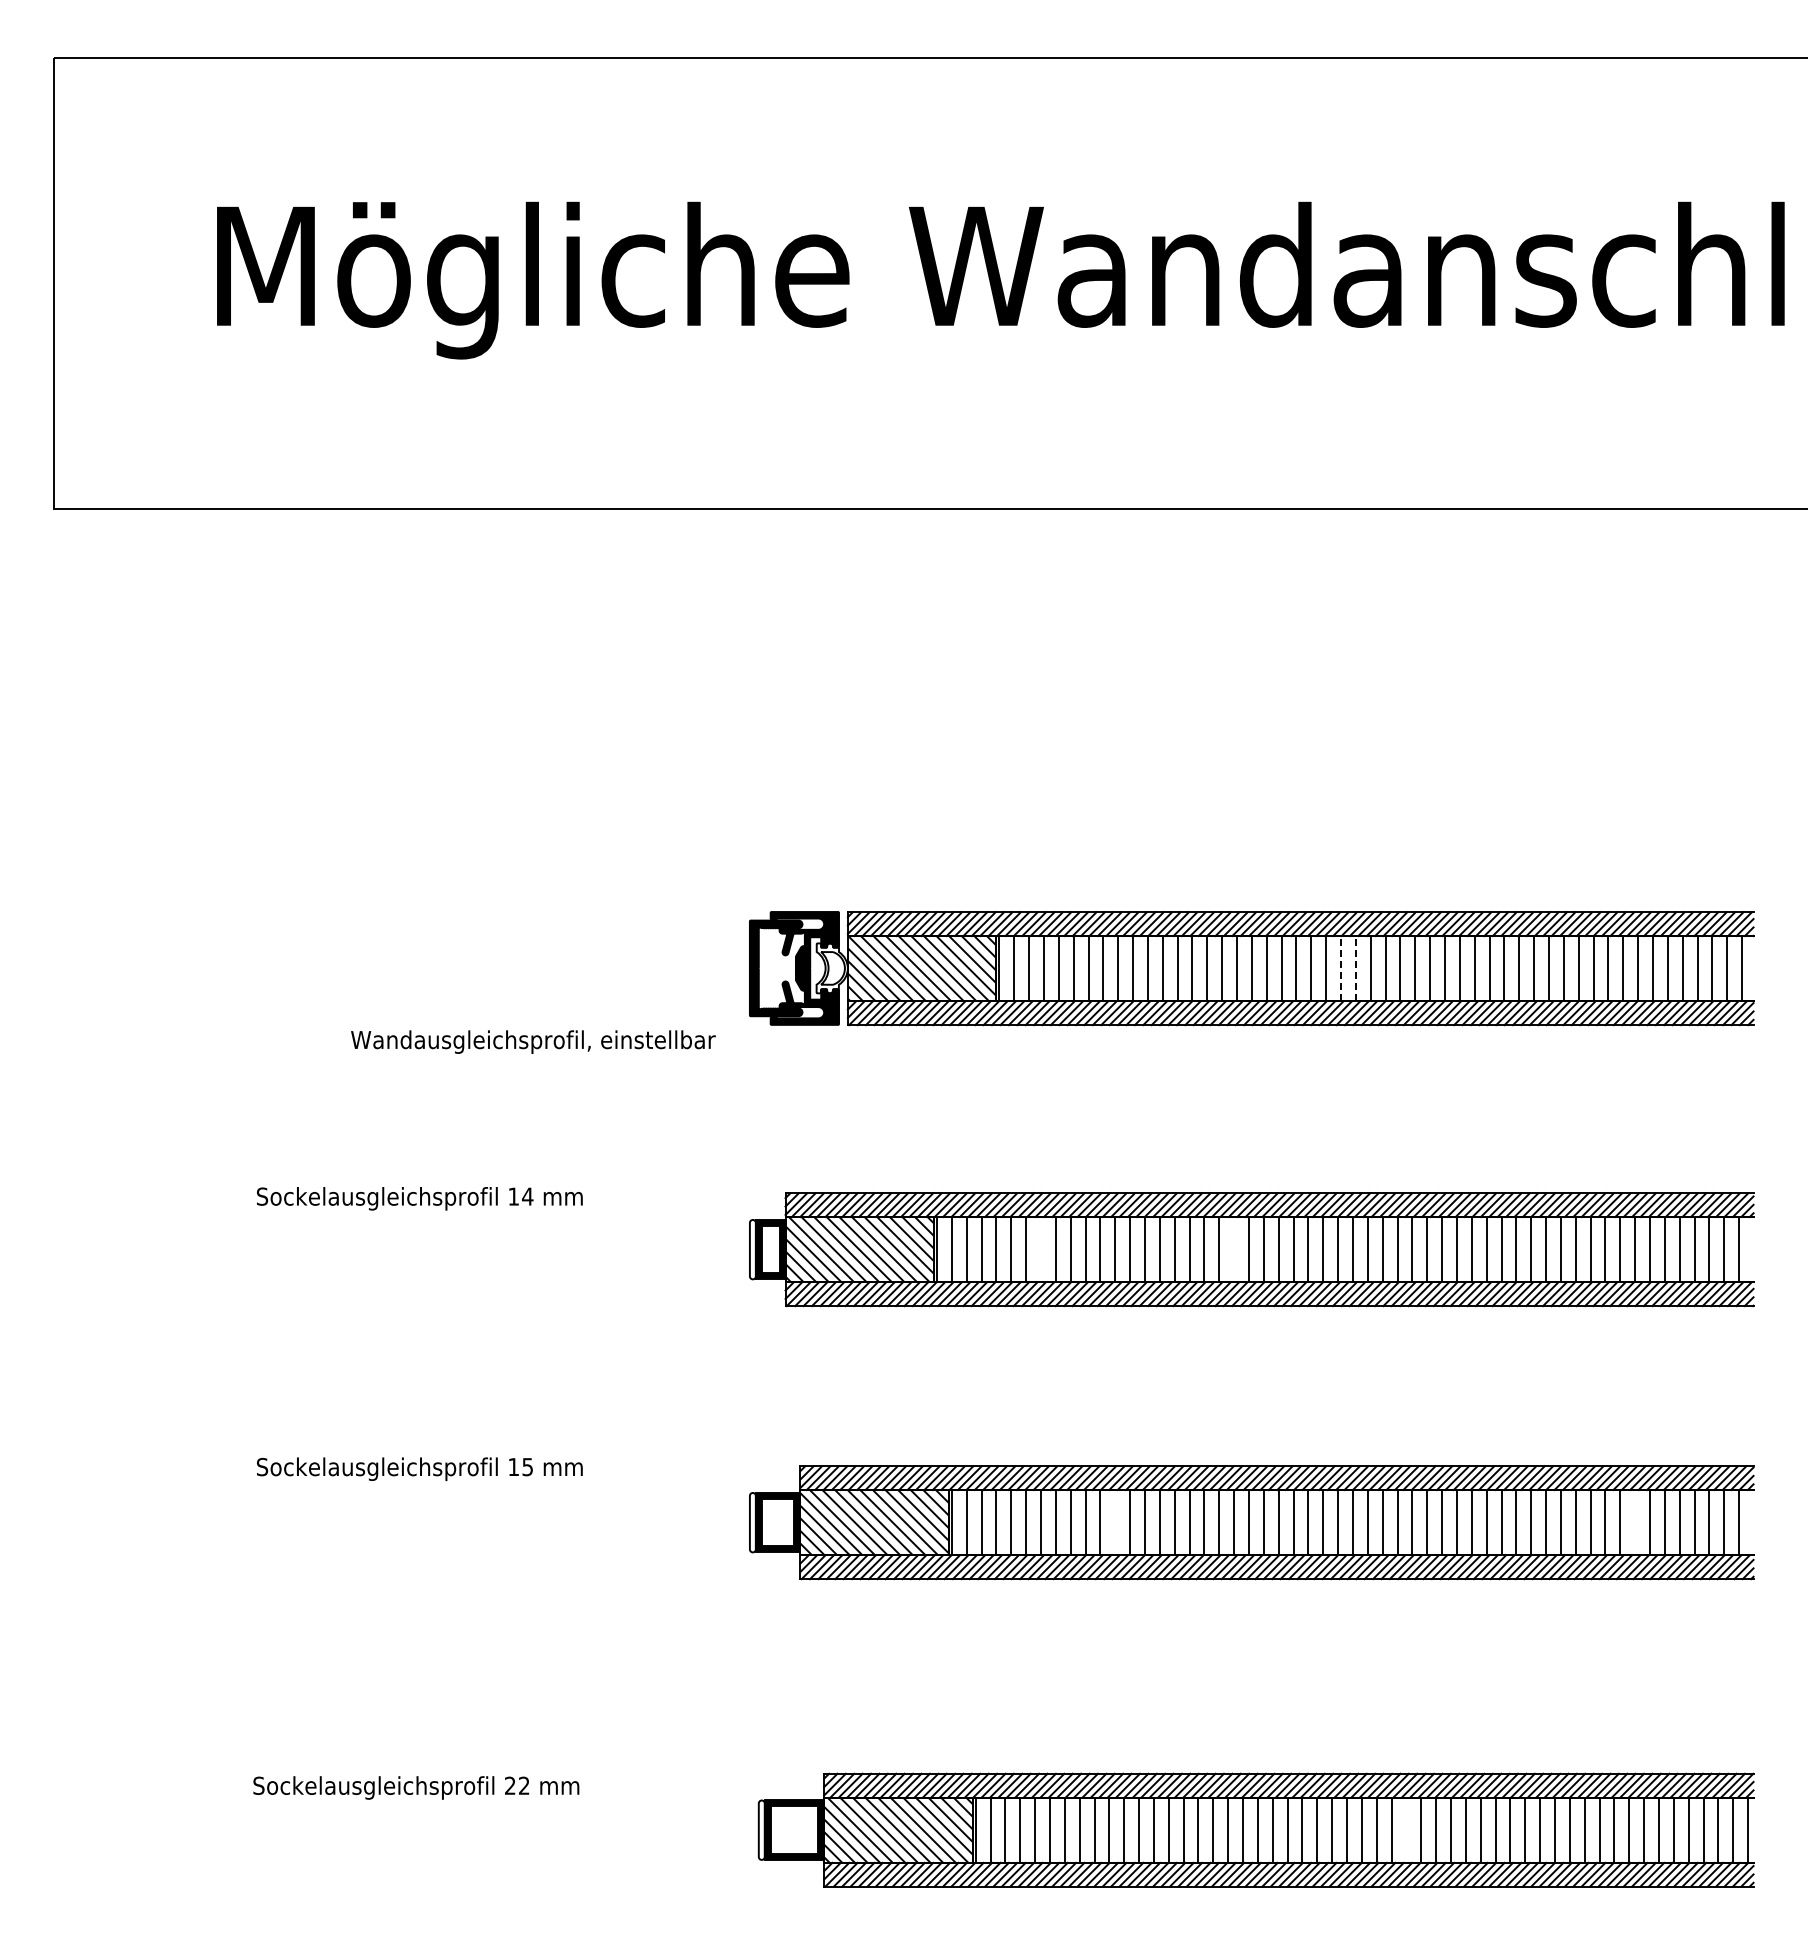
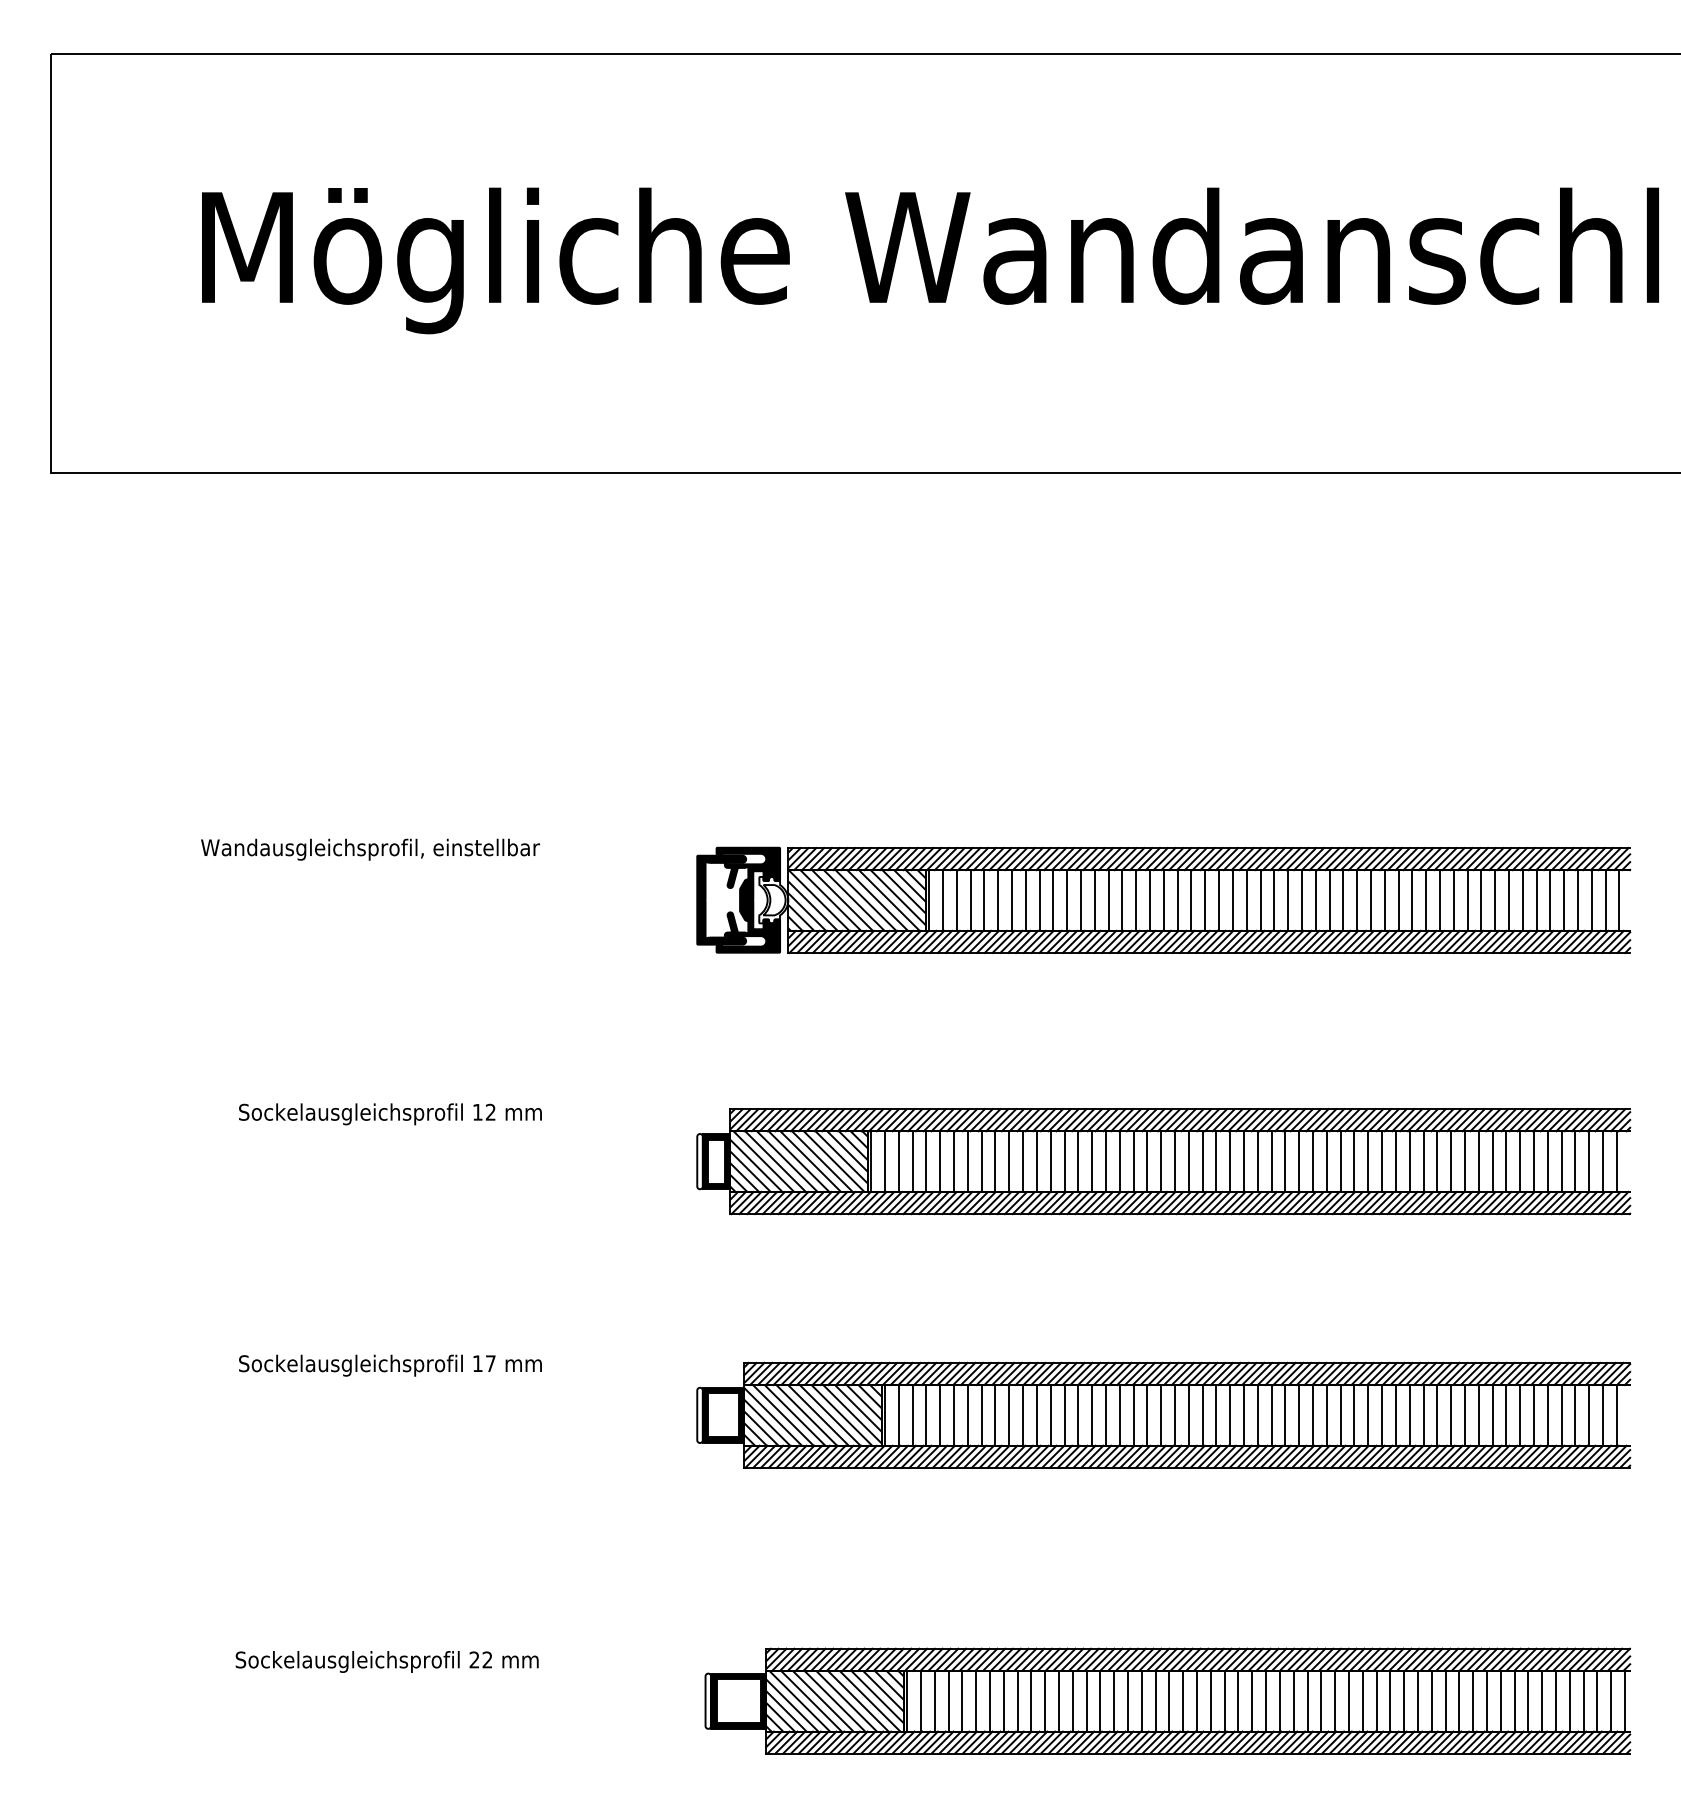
line: (1341, 968) -> (1247, 900), dashed -> solid
line: (1355, 968) -> (1260, 900), dashed -> solid
text: (533, 1041) -> (370, 849), moved
text: (527, 1196) -> (490, 1112), 14 -> 12
line: (1041, 1249) -> (968, 1161), added
line: (1234, 1249) -> (1147, 1161), added
text: (527, 1467) -> (490, 1364), 15 -> 17
line: (1115, 1522) -> (1037, 1415), added
line: (1635, 1522) -> (1520, 1415), added
line: (1406, 1829) -> (1307, 1700), added

